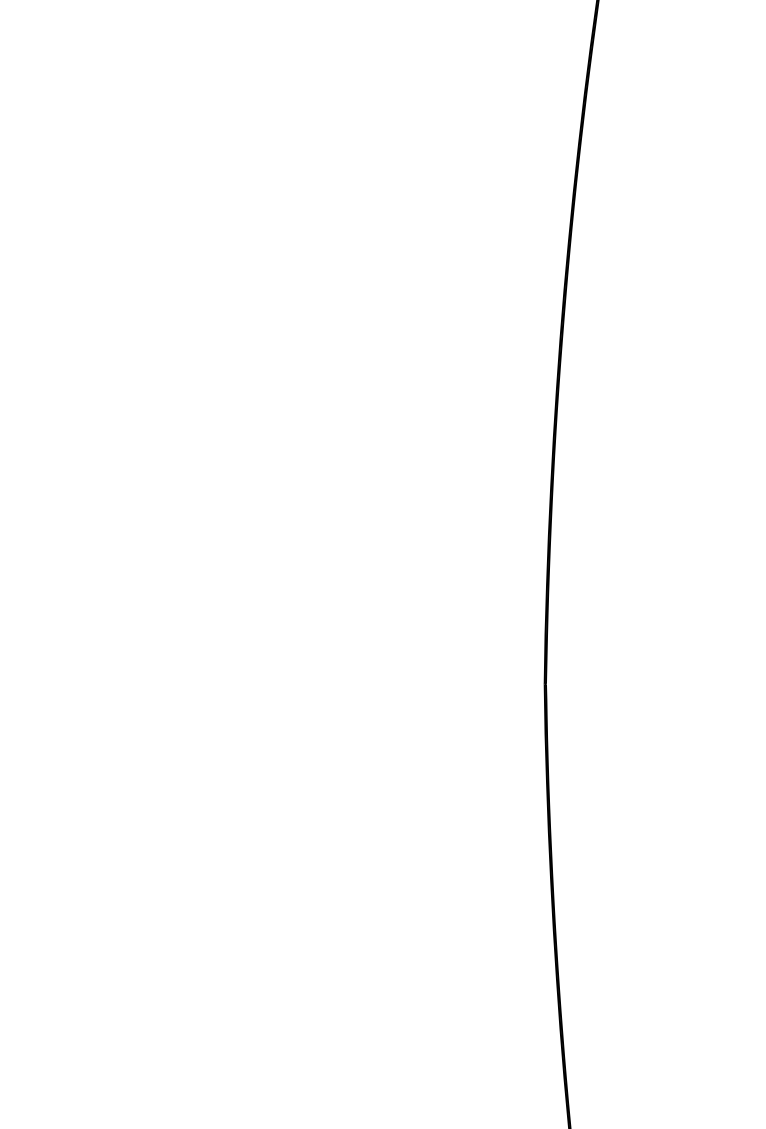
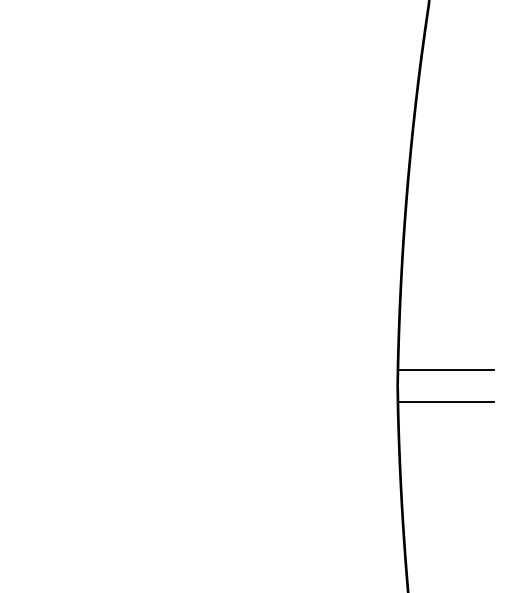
line: (639, 652) -> (446, 369), added
line: (639, 716) -> (446, 402), added

